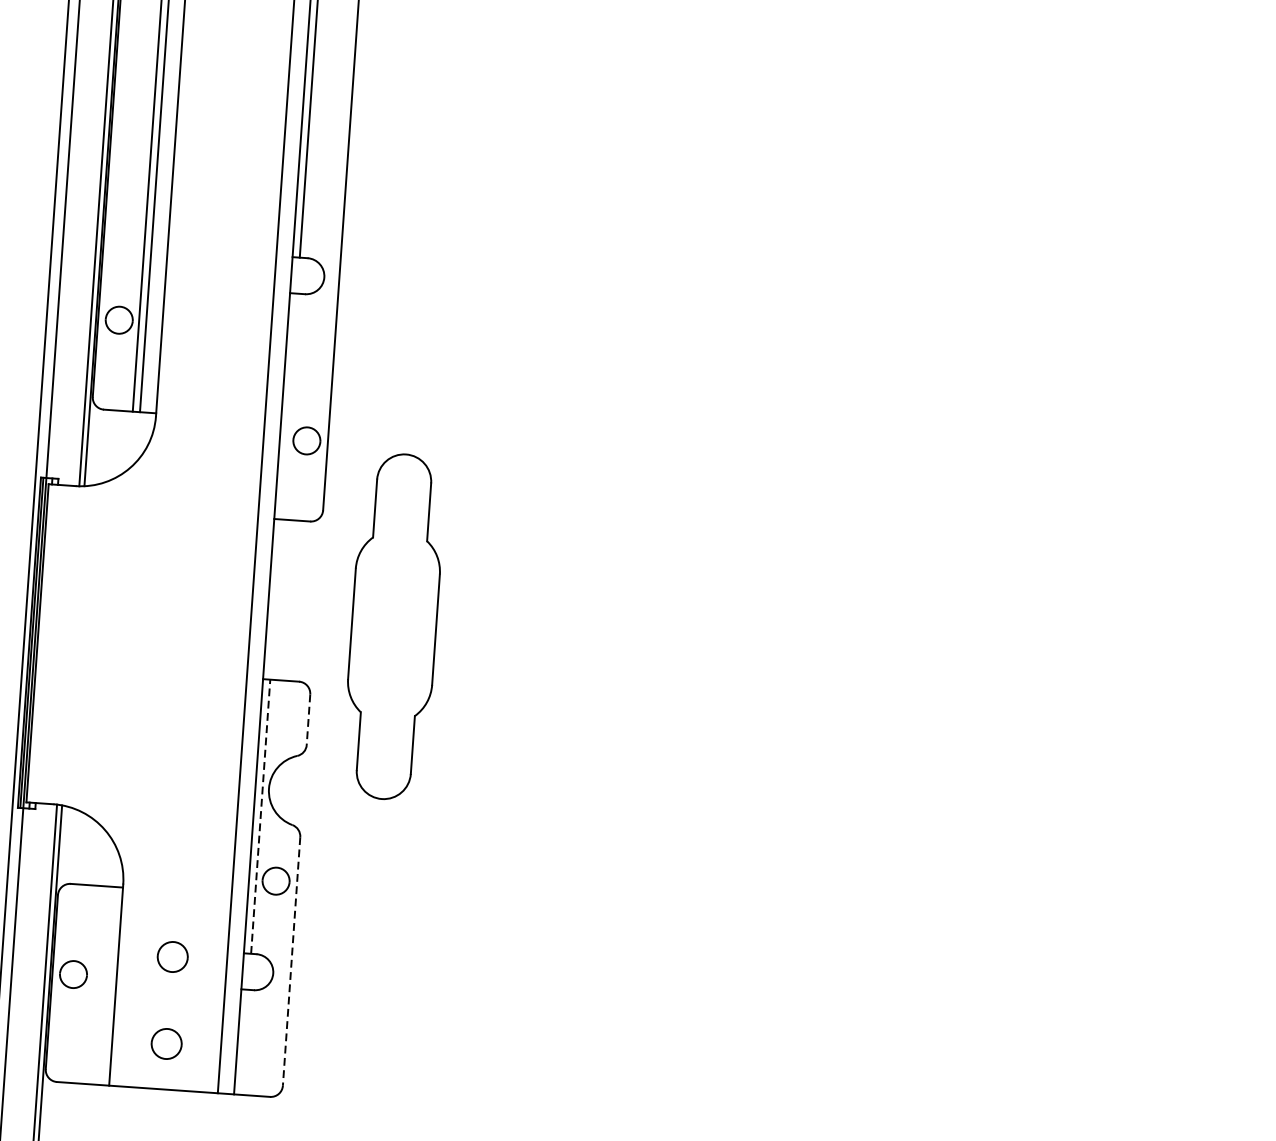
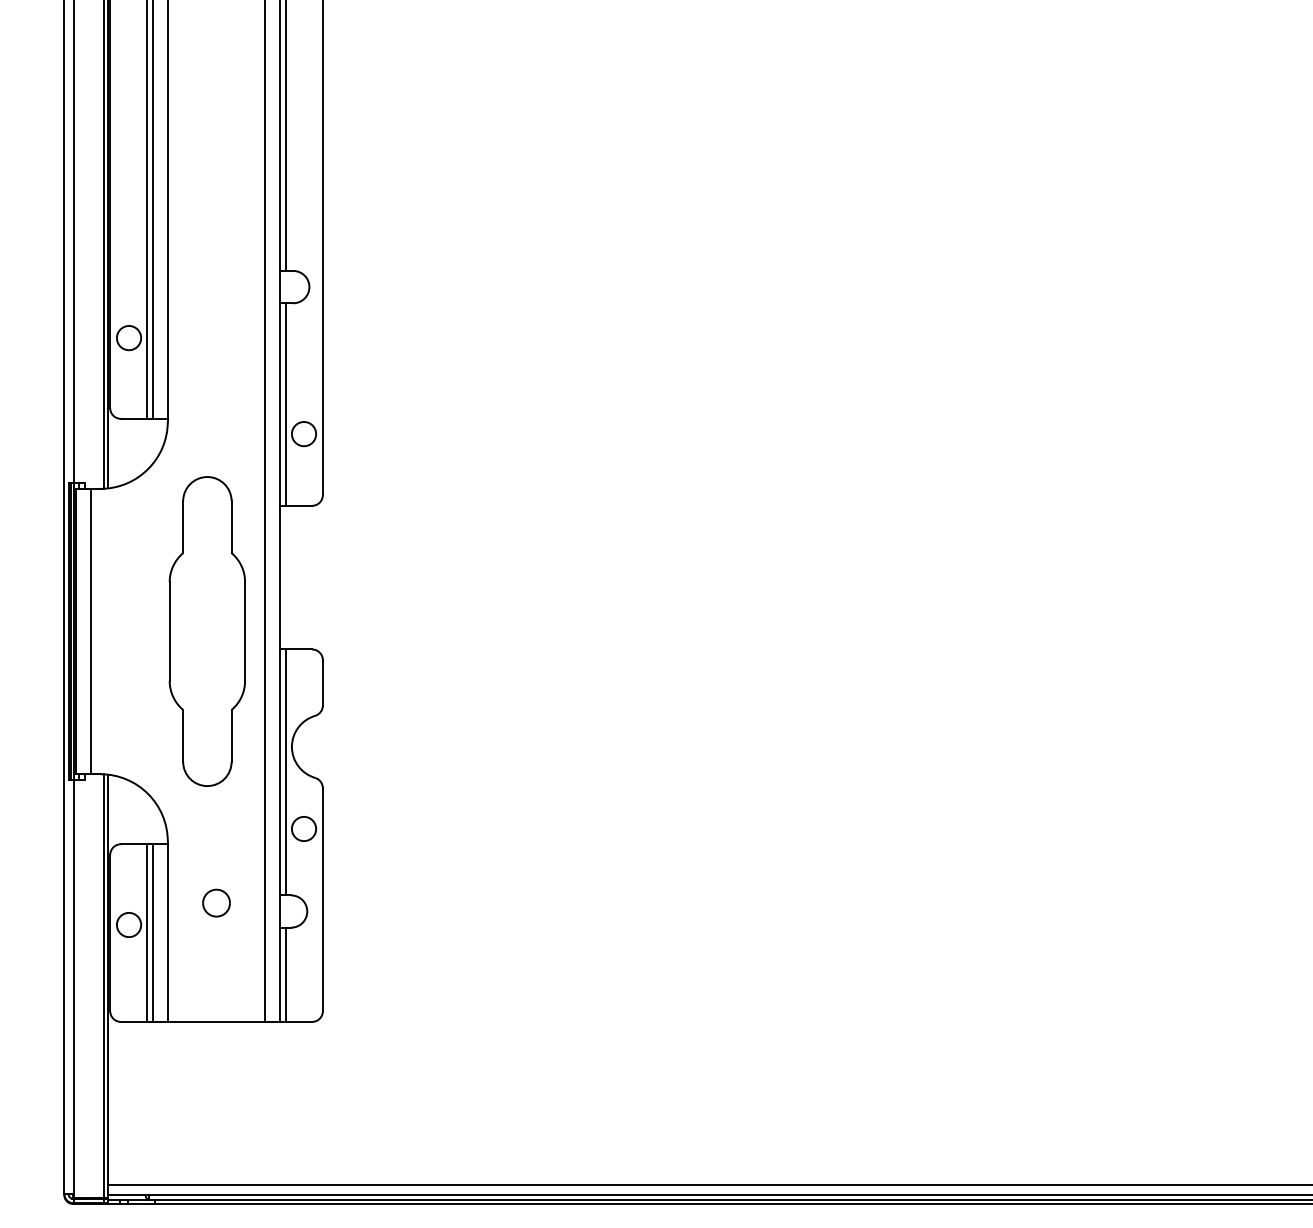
line: (289, 406) -> (286, 404), added
part: (393, 626) -> (206, 631), moved
line: (53, 644) -> (90, 631), added
line: (308, 719) -> (322, 682), dashed -> solid
line: (260, 816) -> (286, 772), dashed -> solid
line: (291, 962) -> (322, 900), dashed -> solid
line: (92, 984) -> (146, 932), added
line: (100, 984) -> (153, 932), added
line: (245, 1042) -> (286, 974), added
part: (166, 1043) -> (216, 980), removed

